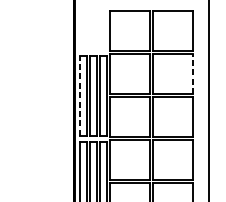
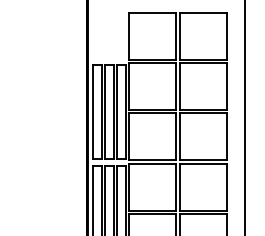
line: (193, 74) -> (226, 86), dashed -> solid
line: (79, 95) -> (93, 111), dashed -> solid

